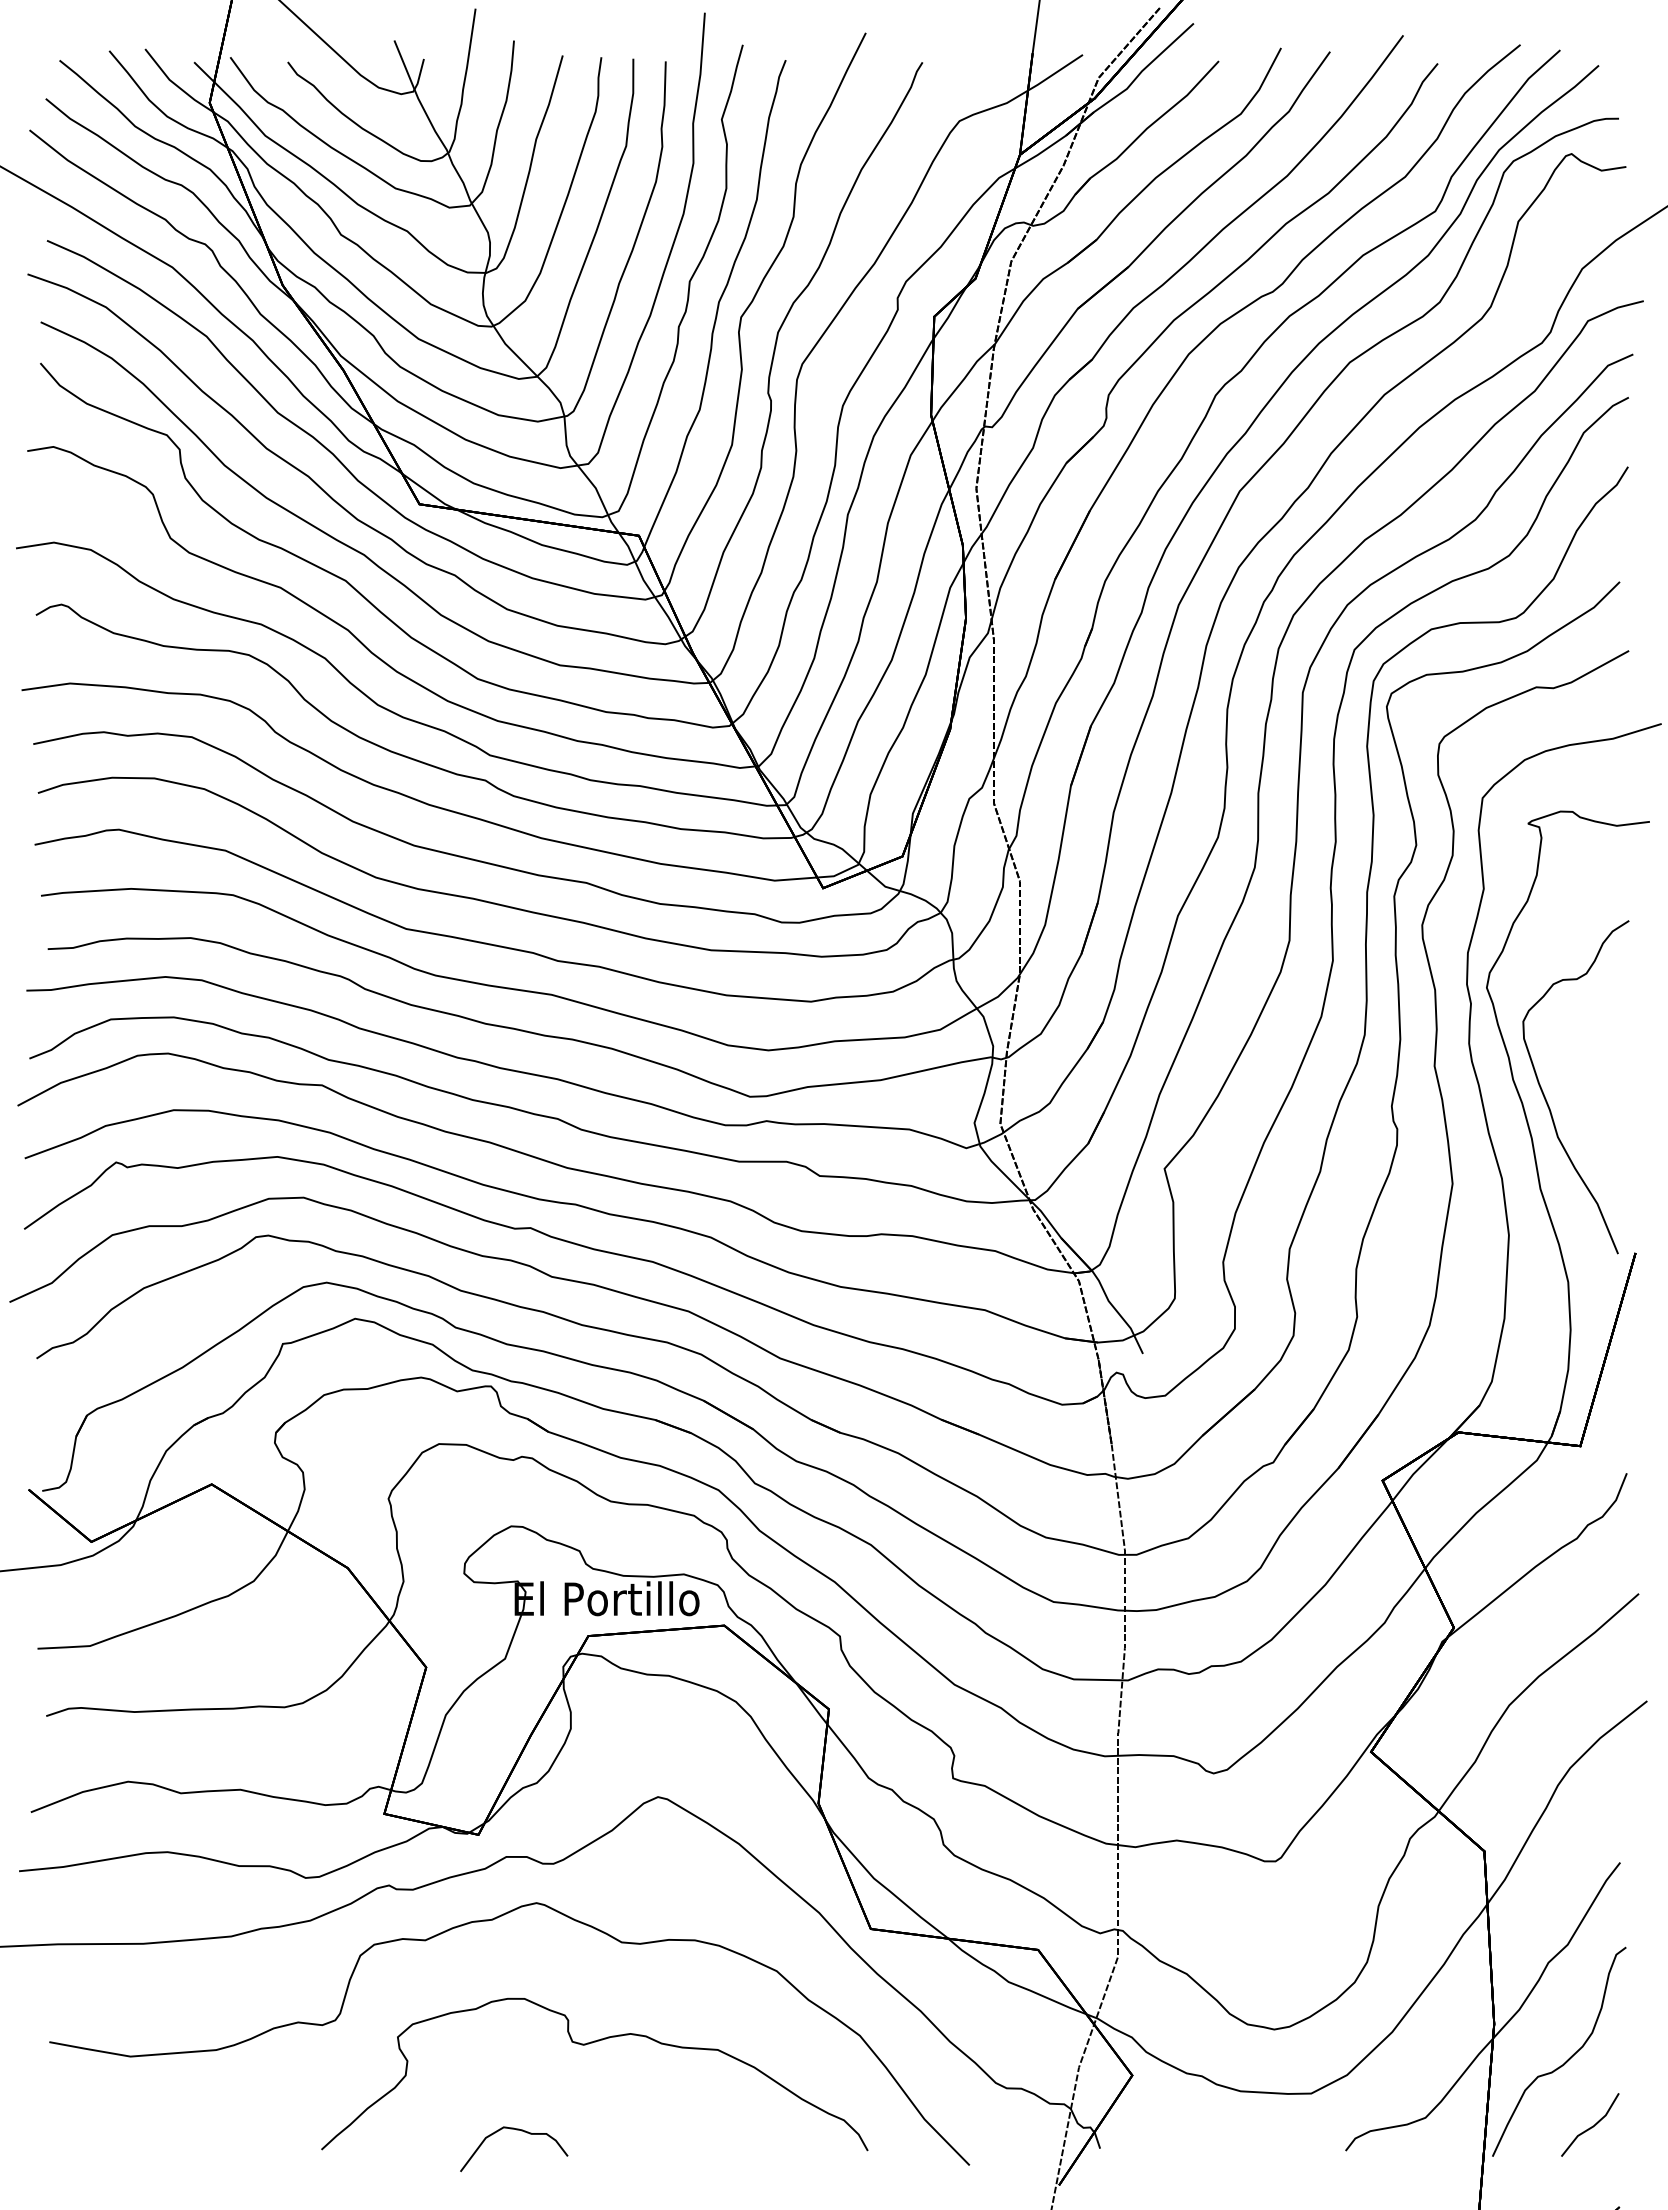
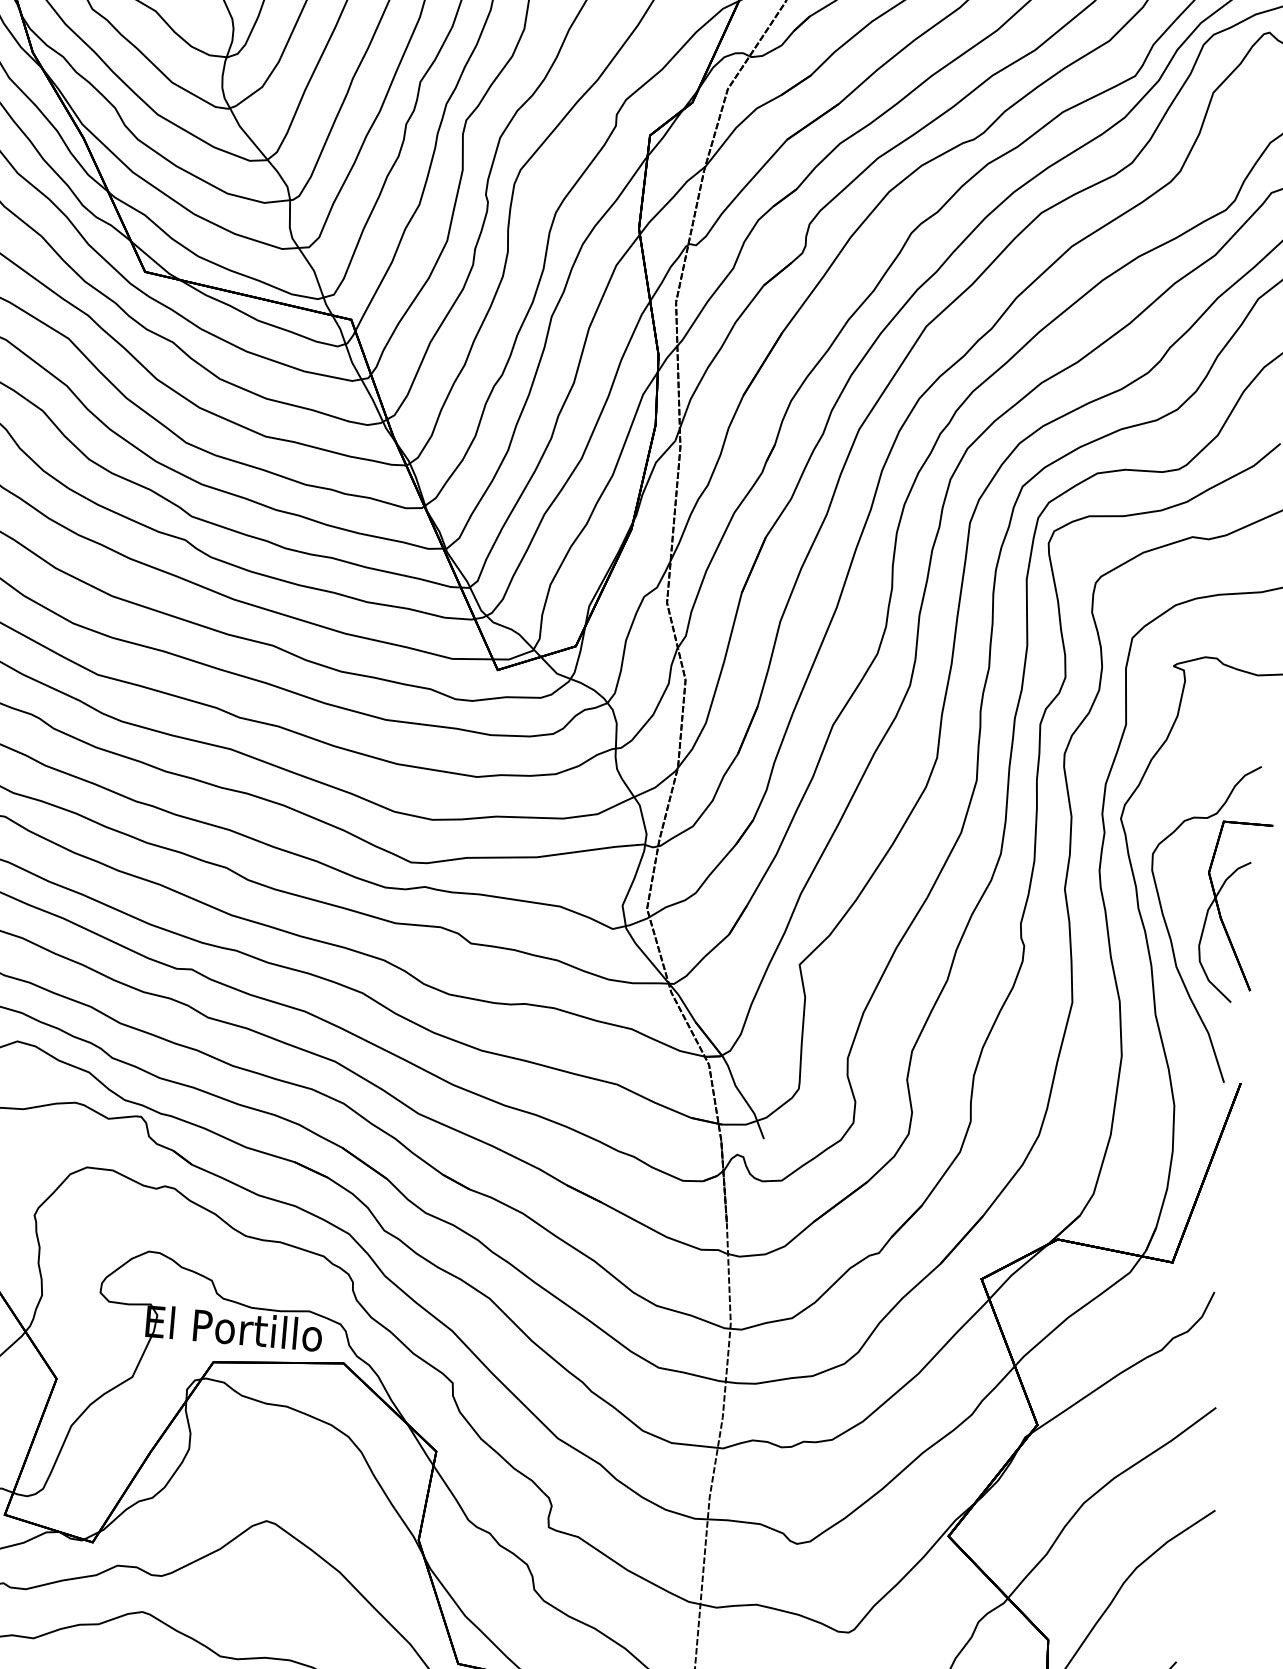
part: (1600, 1080) -> (1221, 916), added

